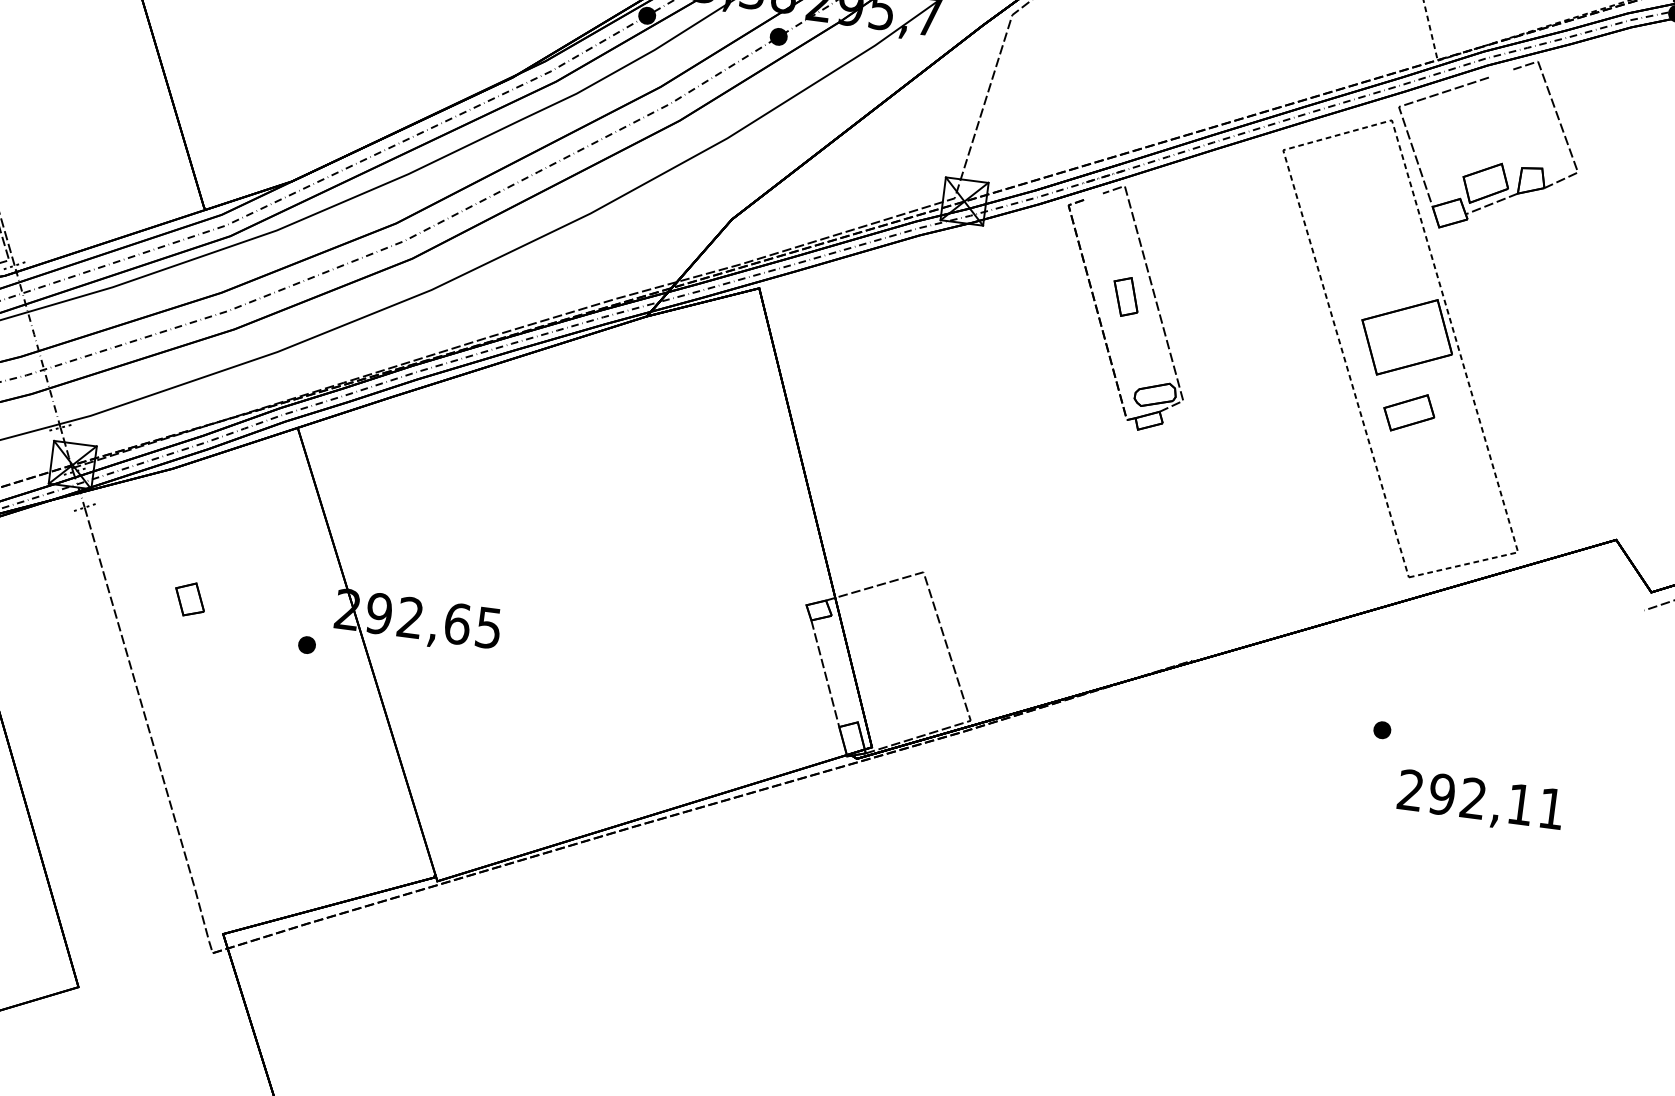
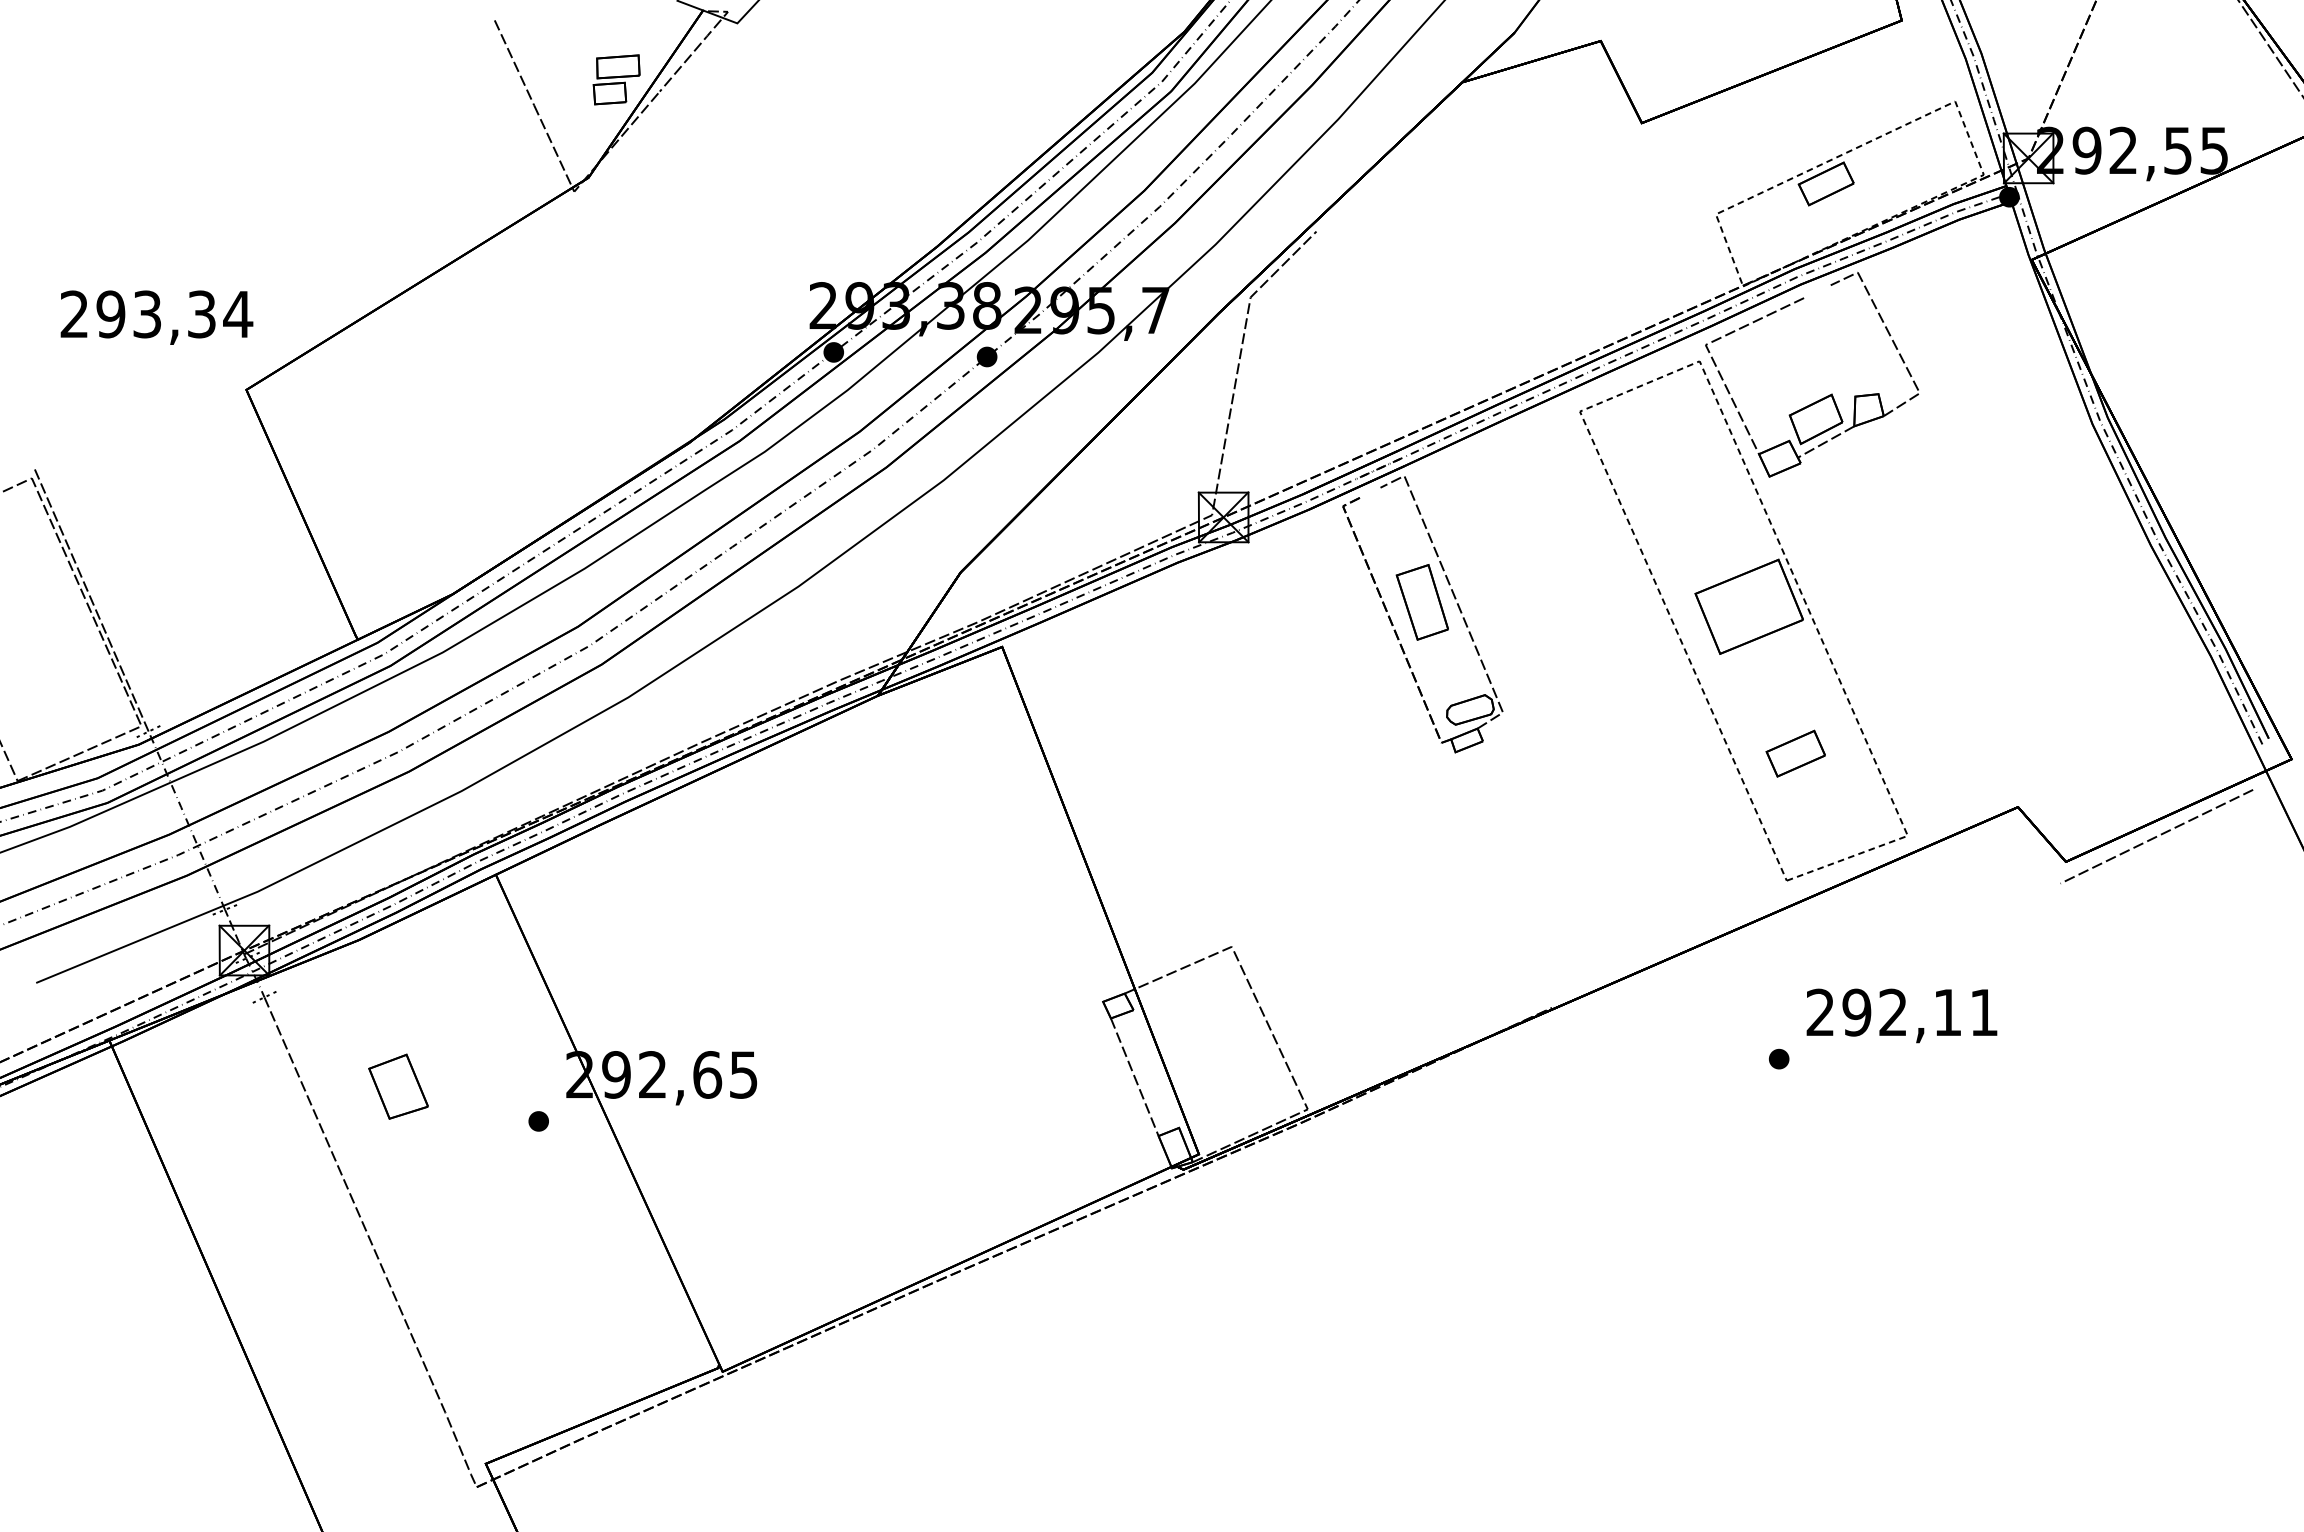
part: (1125, 296) -> (1421, 602), size x1.67
part: (1409, 412) -> (1795, 753), moved
part: (190, 599) -> (398, 1086), size x1.67
text: (1480, 801) -> (1901, 1015), moved

